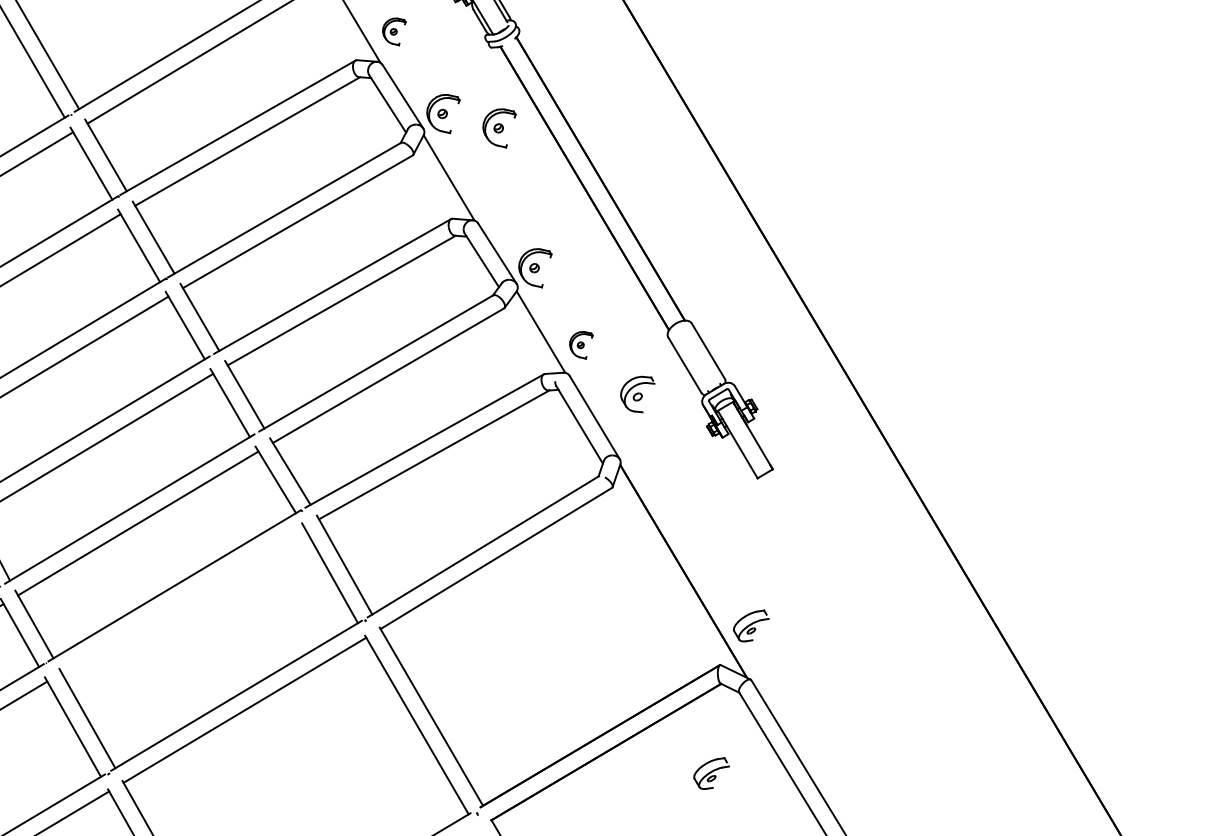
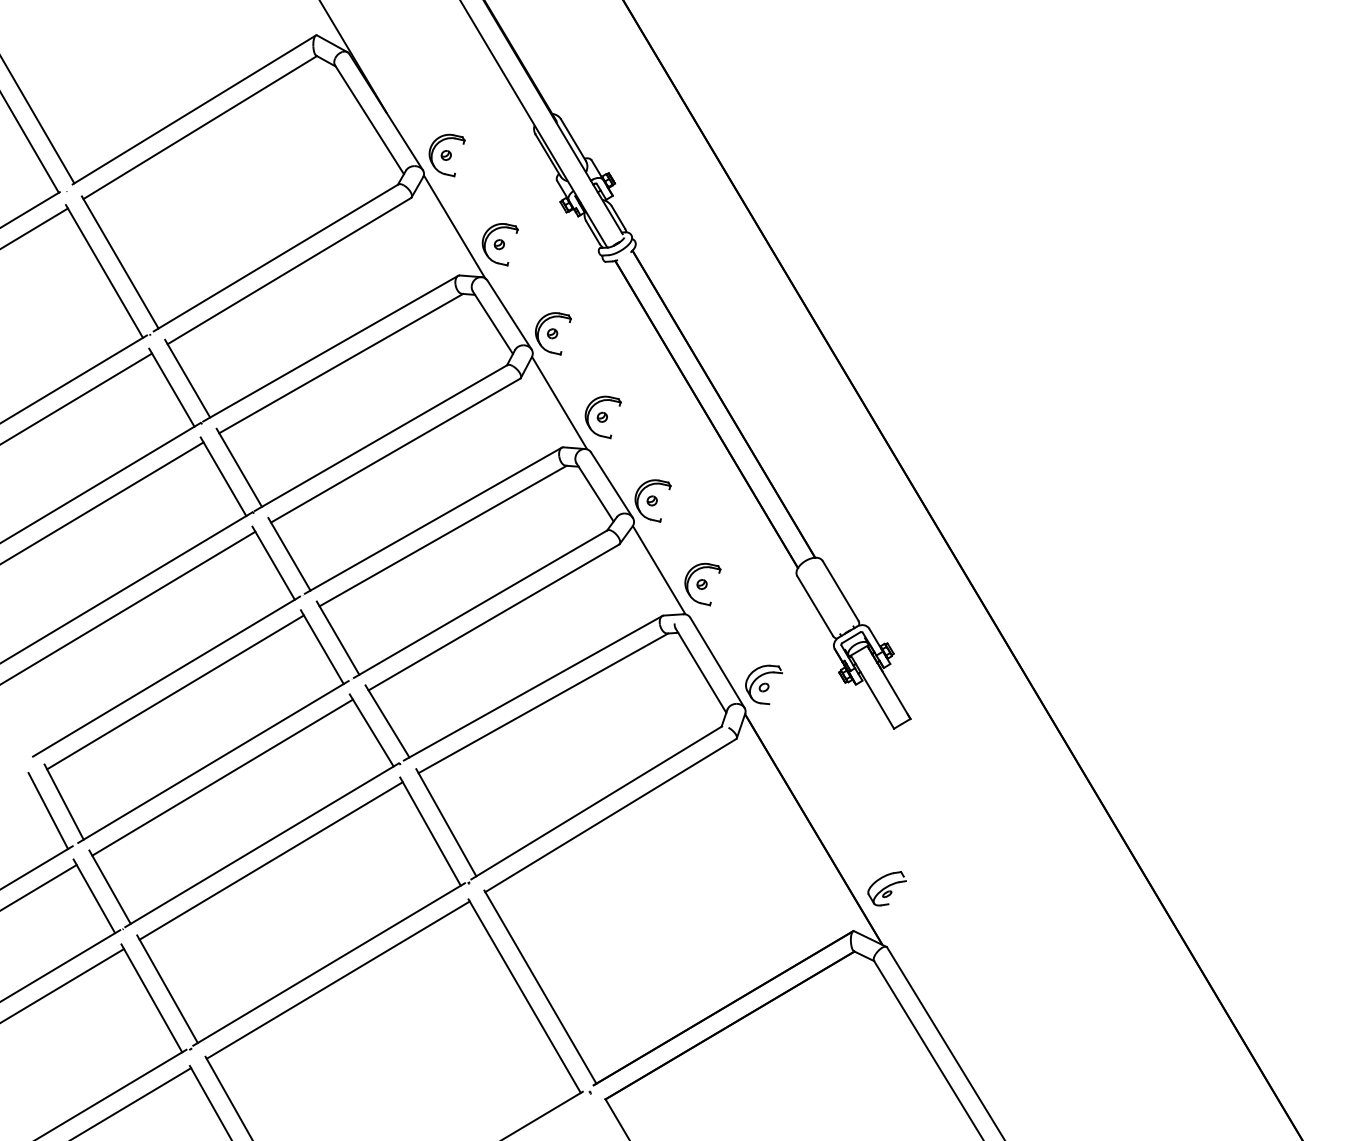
part: (393, 31) -> (499, 244), size x1.43
part: (498, 128) -> (602, 417), moved
part: (580, 345) -> (702, 584), size x1.43
part: (637, 394) -> (763, 684), moved
line: (182, 599) -> (270, 860), added
part: (711, 773) -> (843, 1048), removed

